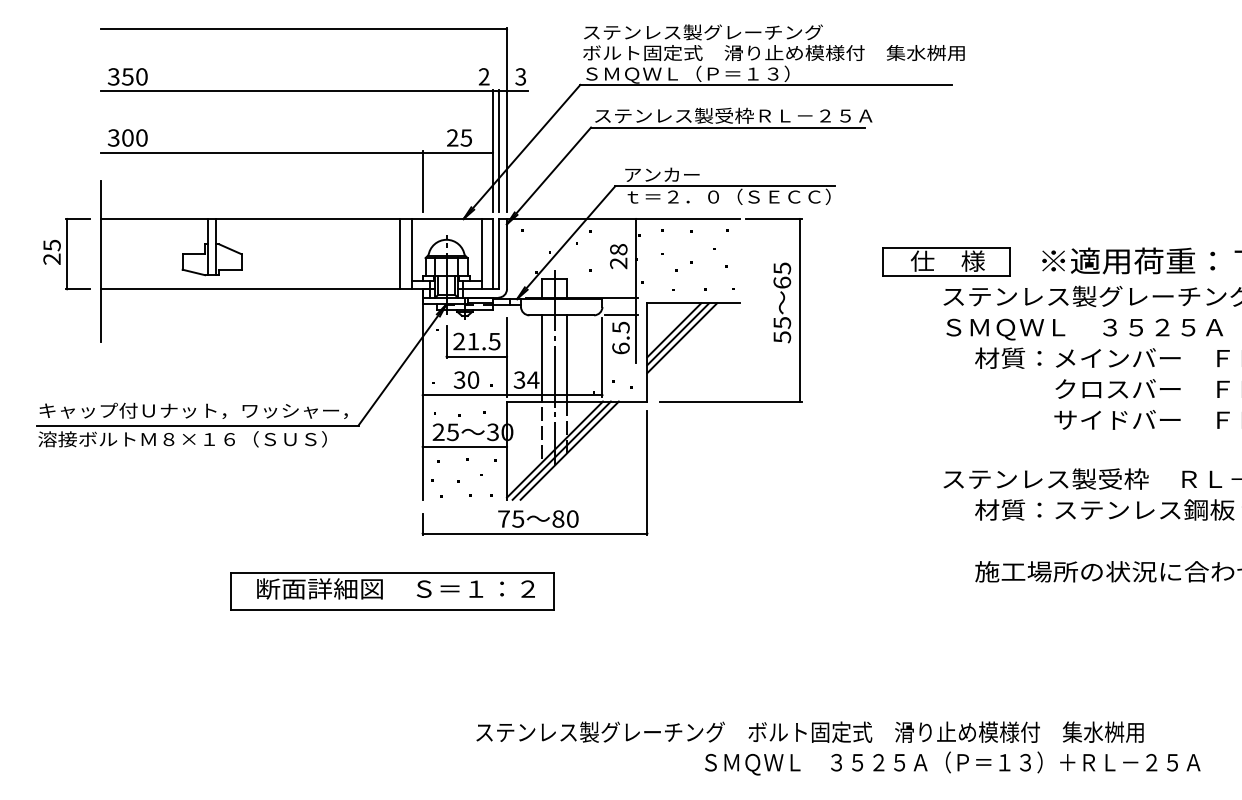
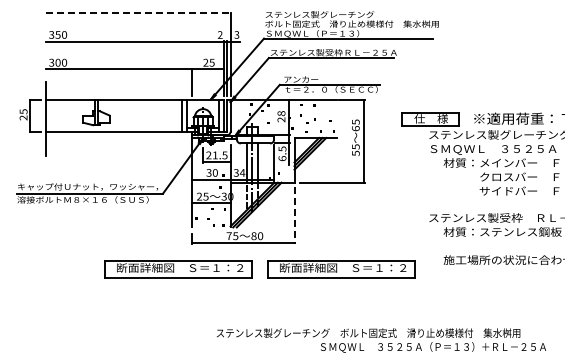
line: (304, 29) -> (138, 13), solid -> dashed
line: (647, 473) -> (294, 215), solid -> dashed
part: (750, 592) -> (341, 269), added

